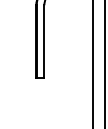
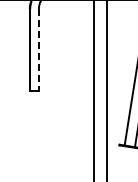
line: (44, 41) -> (38, 50), solid -> dashed

